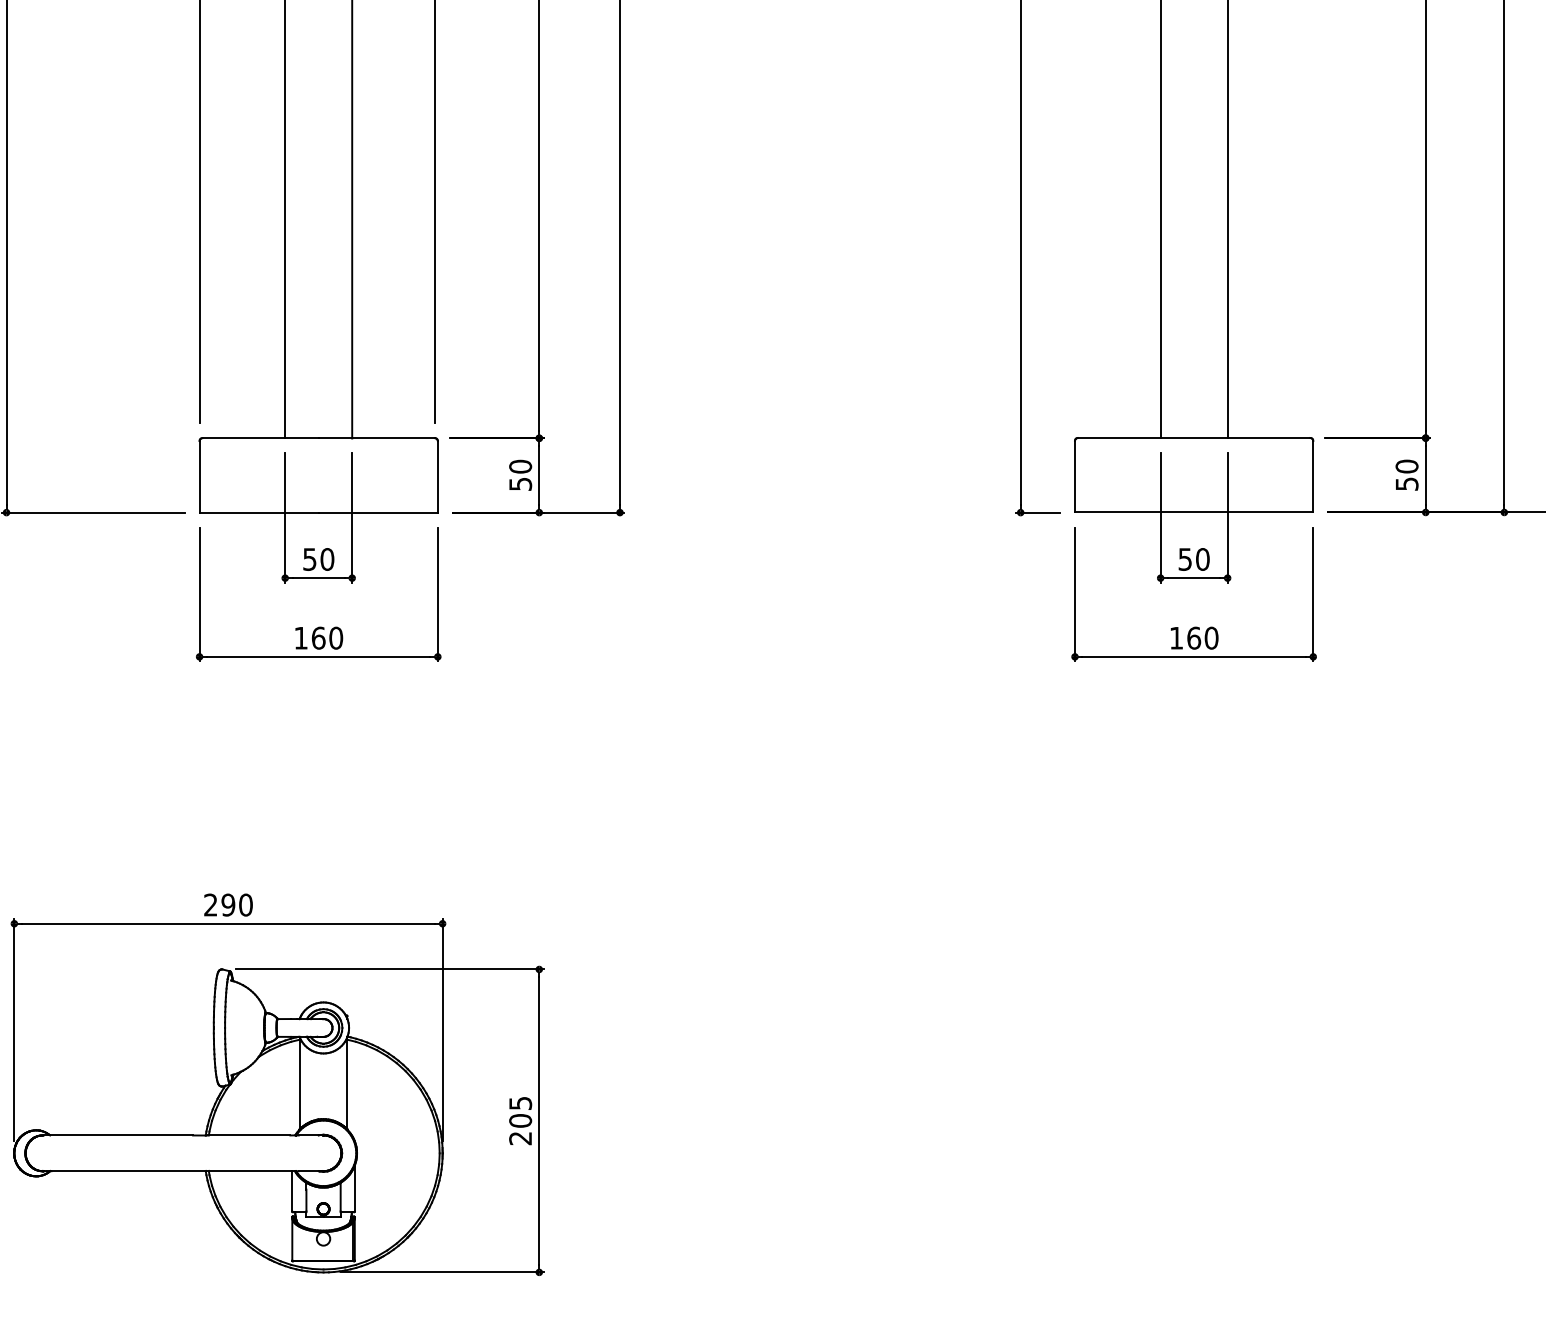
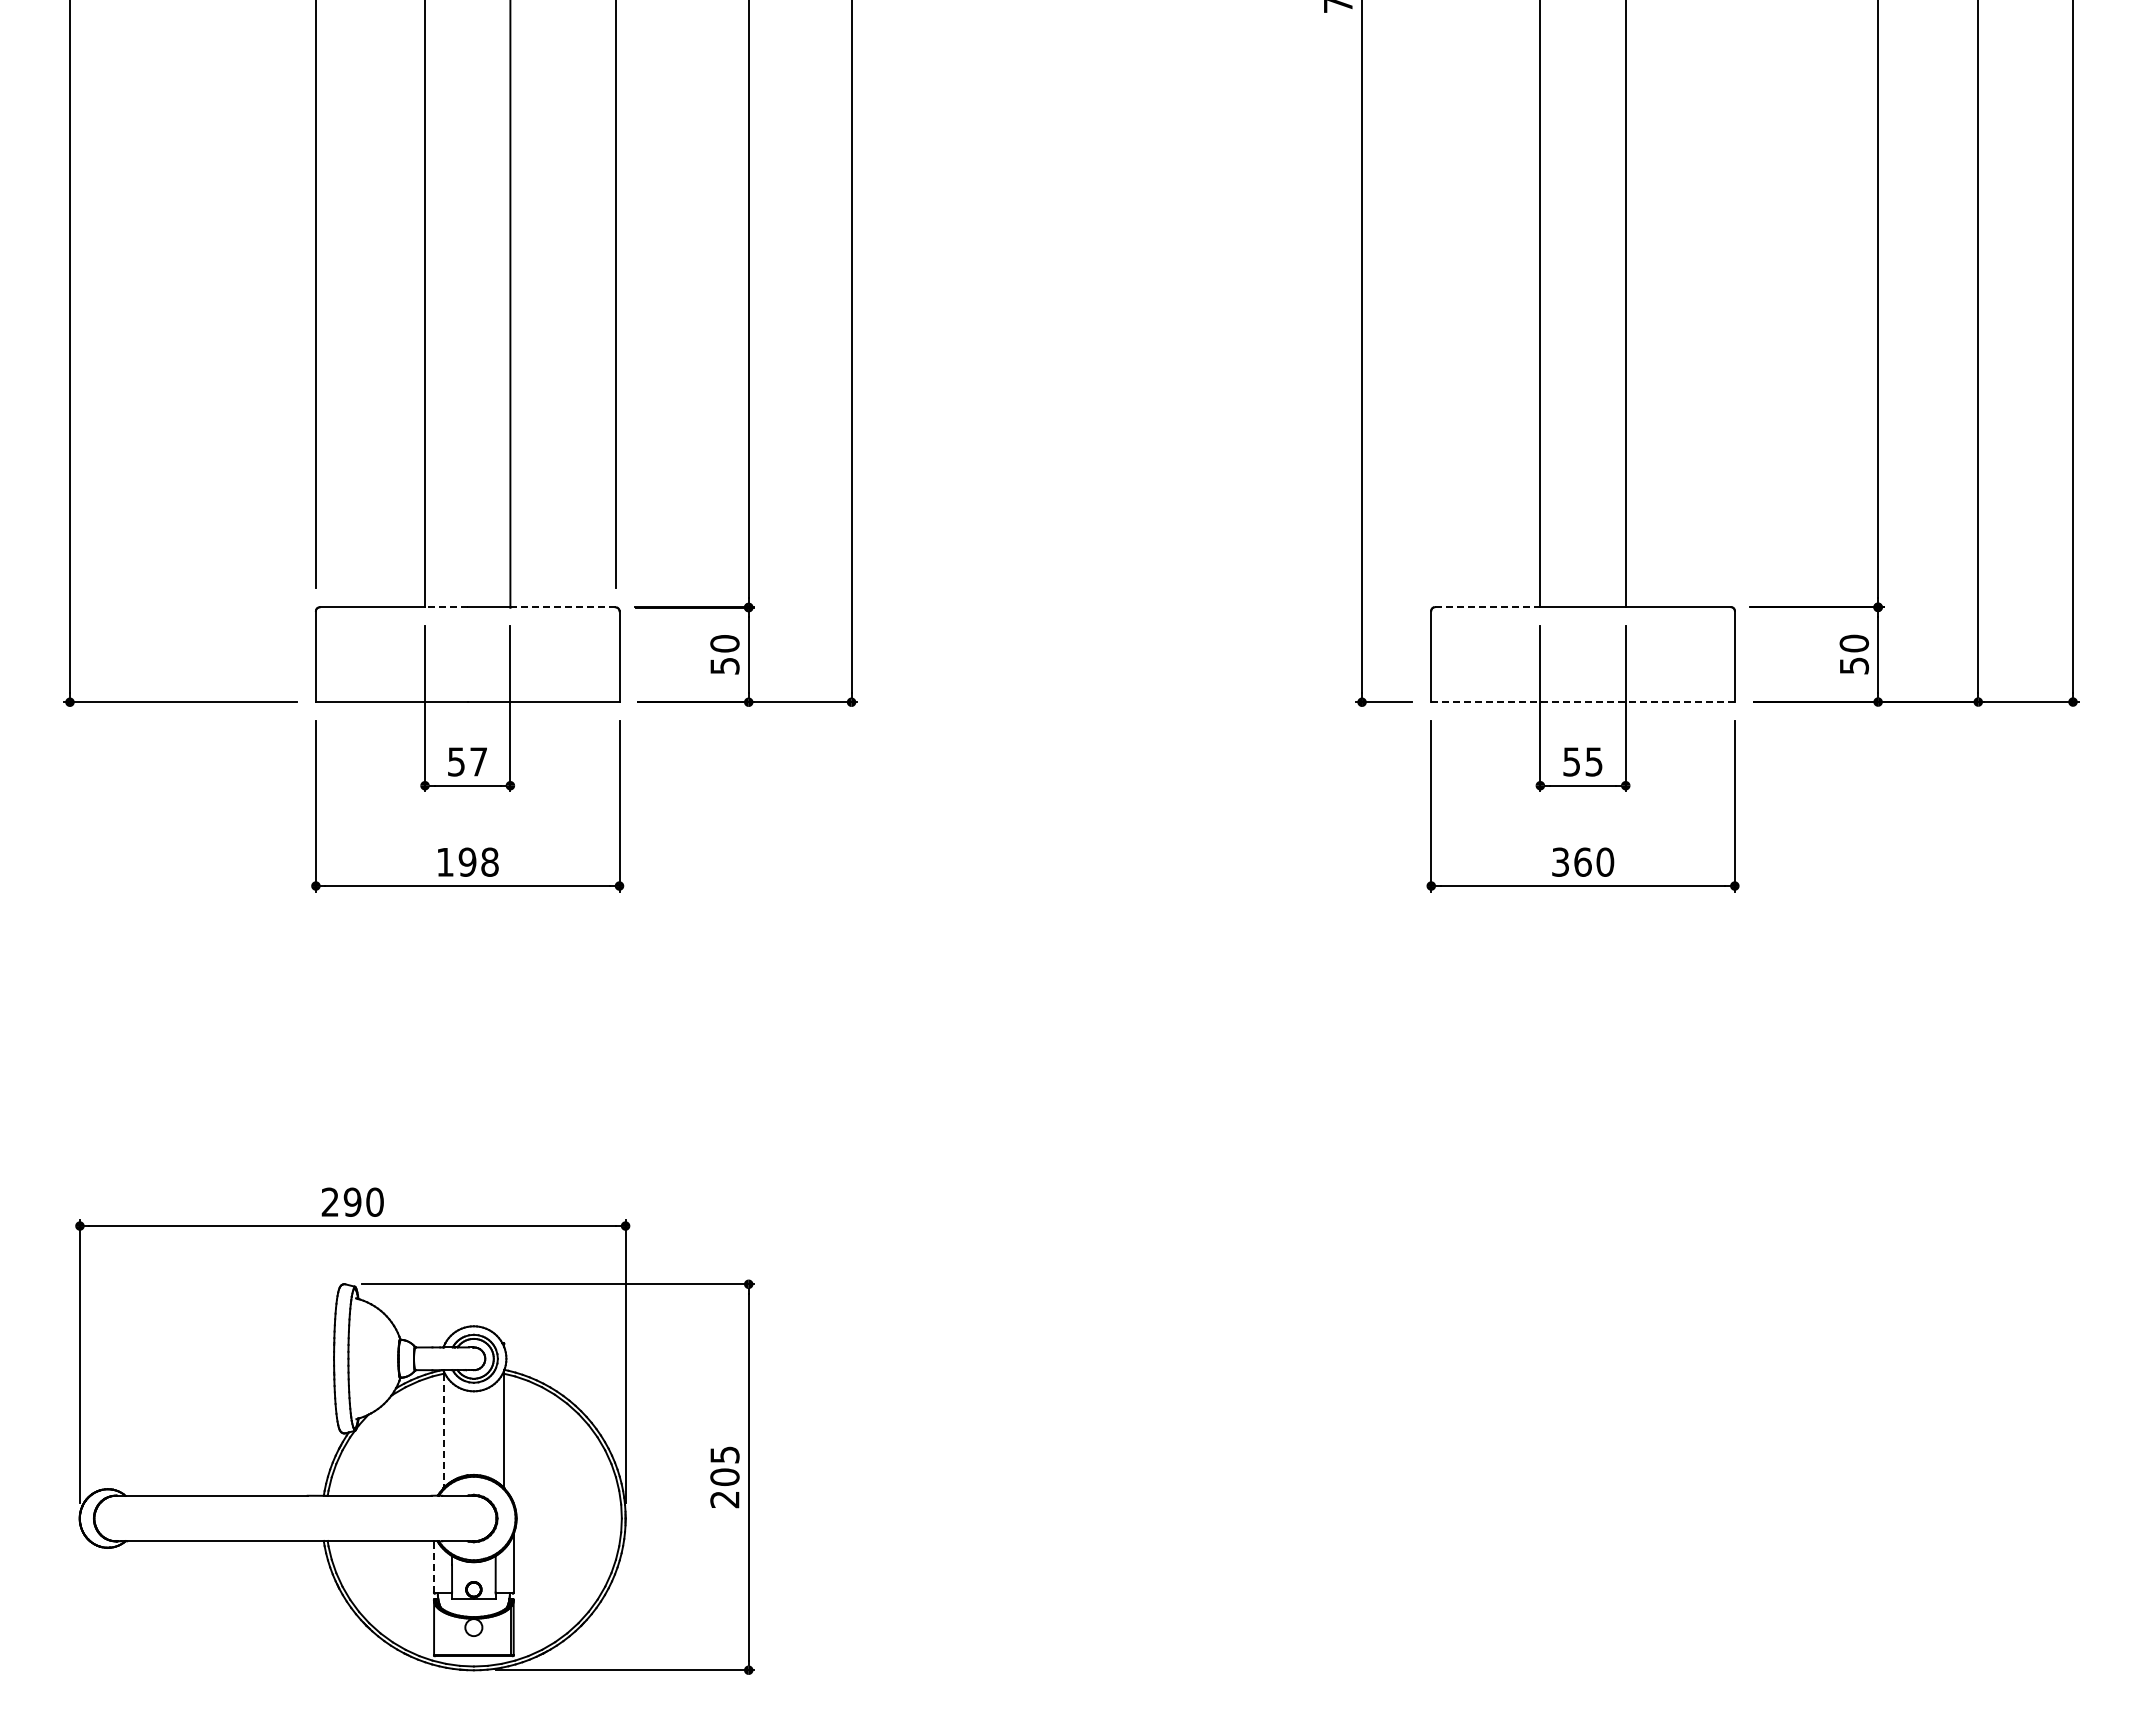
line: (301, 438) -> (445, 607), solid -> dashed
line: (393, 438) -> (563, 607), solid -> dashed
line: (1119, 438) -> (1487, 607), solid -> dashed
line: (1194, 512) -> (1583, 702), solid -> dashed
text: (327, 559) -> (478, 761), 50 -> 57
text: (1202, 559) -> (1593, 761), 50 -> 55
text: (327, 637) -> (478, 861), 160 -> 198
text: (1176, 637) -> (1560, 861), 160 -> 360
line: (299, 1085) -> (443, 1431), solid -> dashed
line: (292, 1190) -> (434, 1566), solid -> dashed

